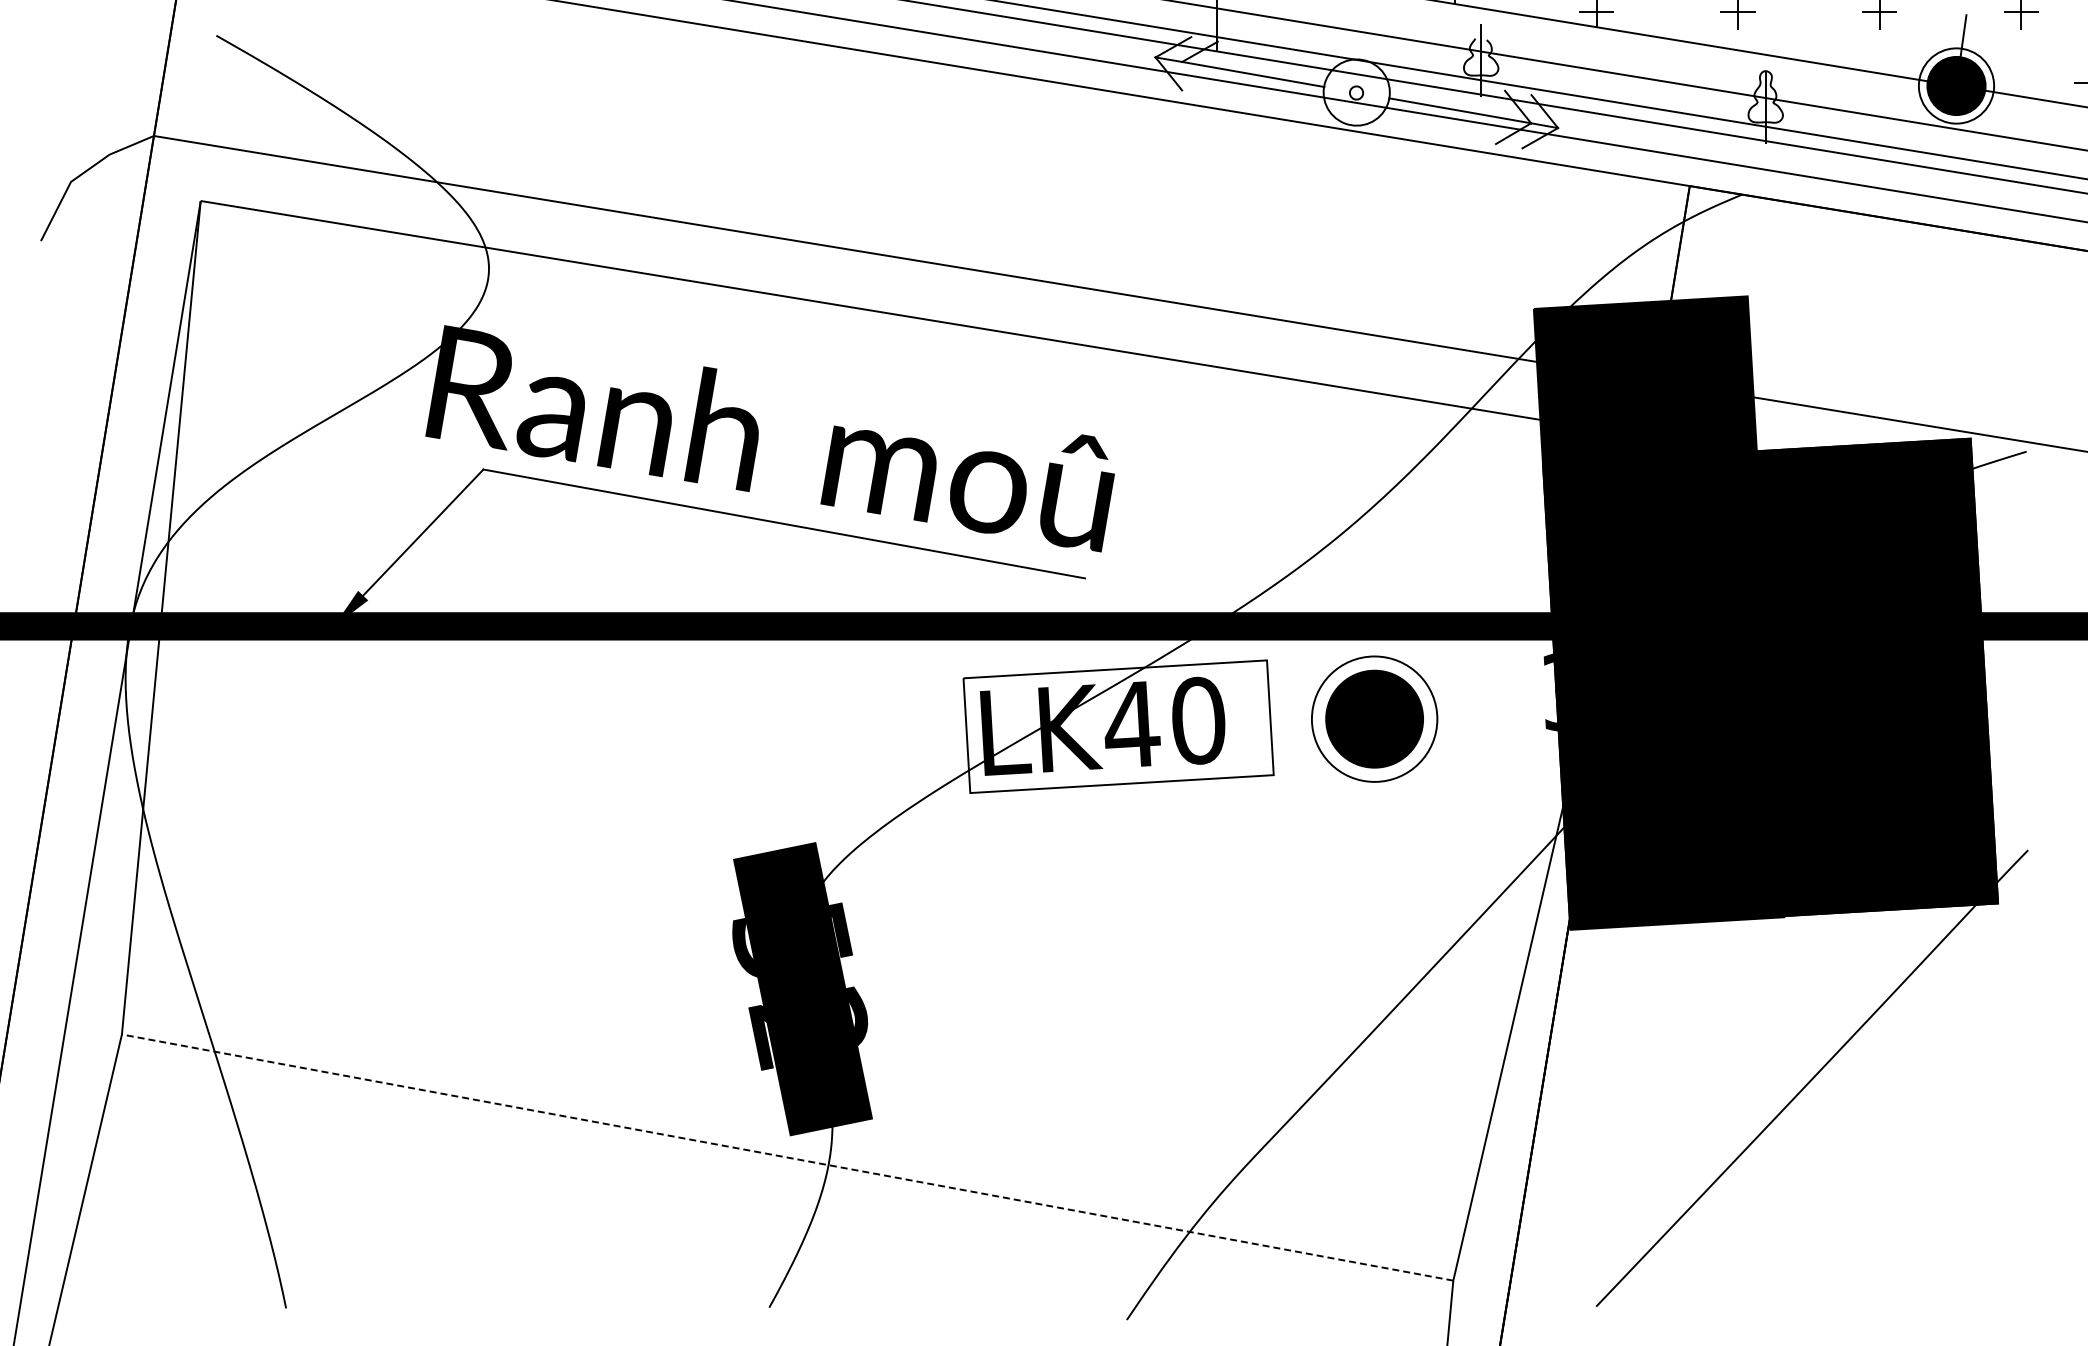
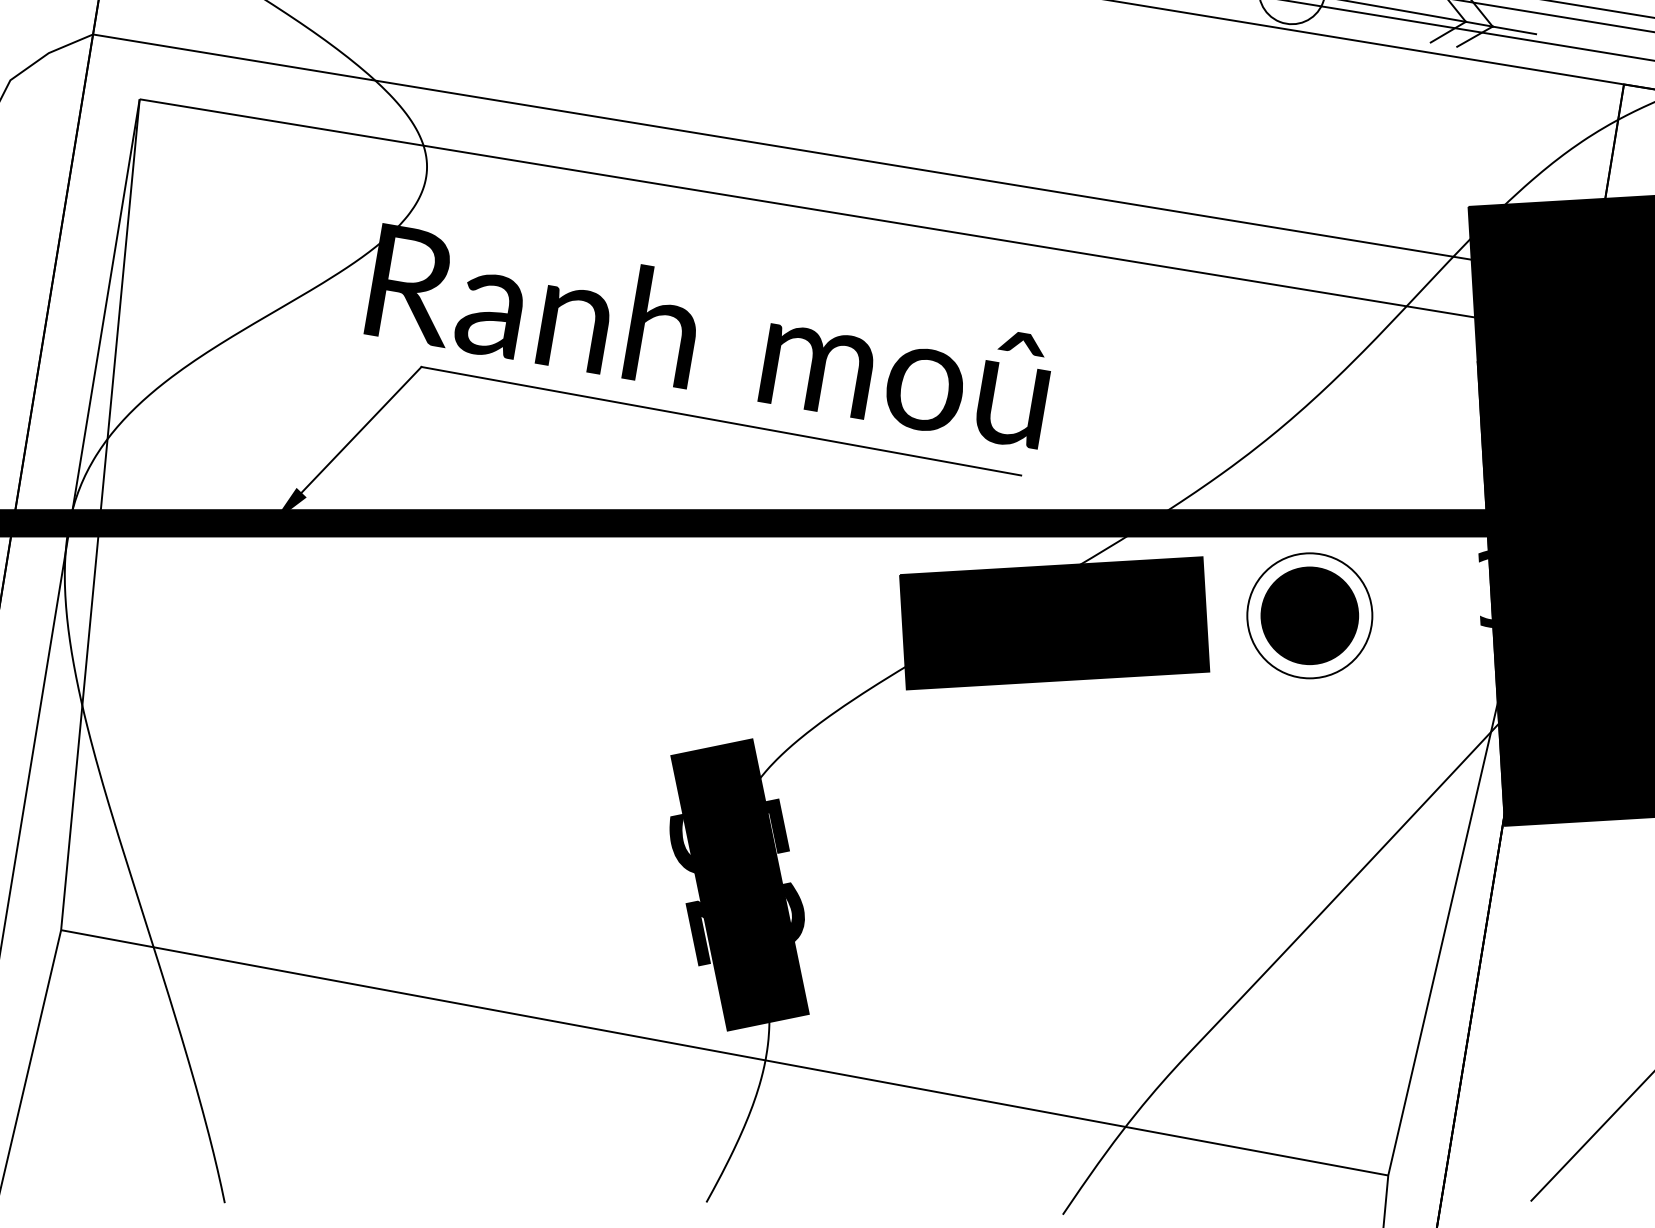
line: (1579, 131) -> (1514, 30), added
fill: (1118, 726) -> (1054, 623), added
line: (787, 1157) -> (724, 1052), dashed -> solid

